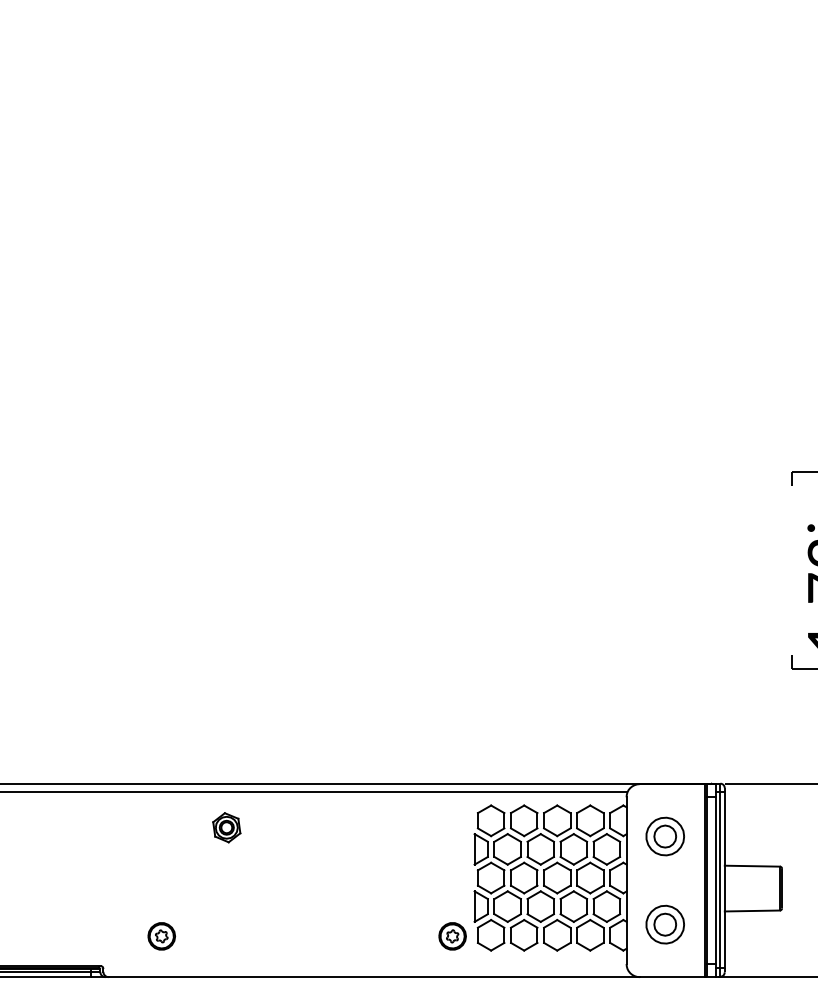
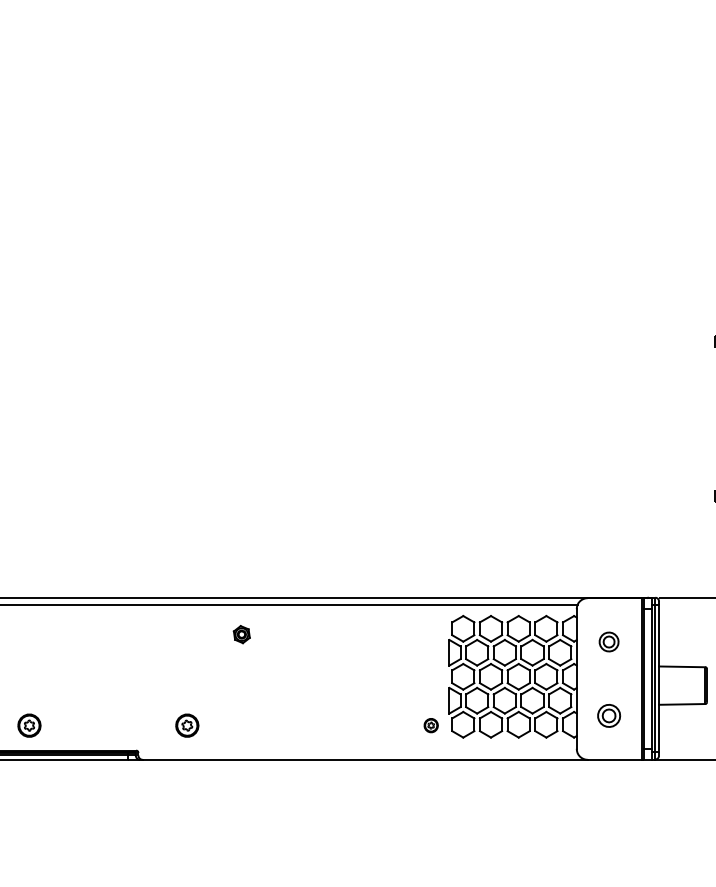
part: (226, 827) -> (241, 634), size x0.7
part: (664, 835) -> (608, 641), size x0.6
part: (664, 924) -> (608, 715), size x0.7
part: (453, 936) -> (431, 725), size x0.6

